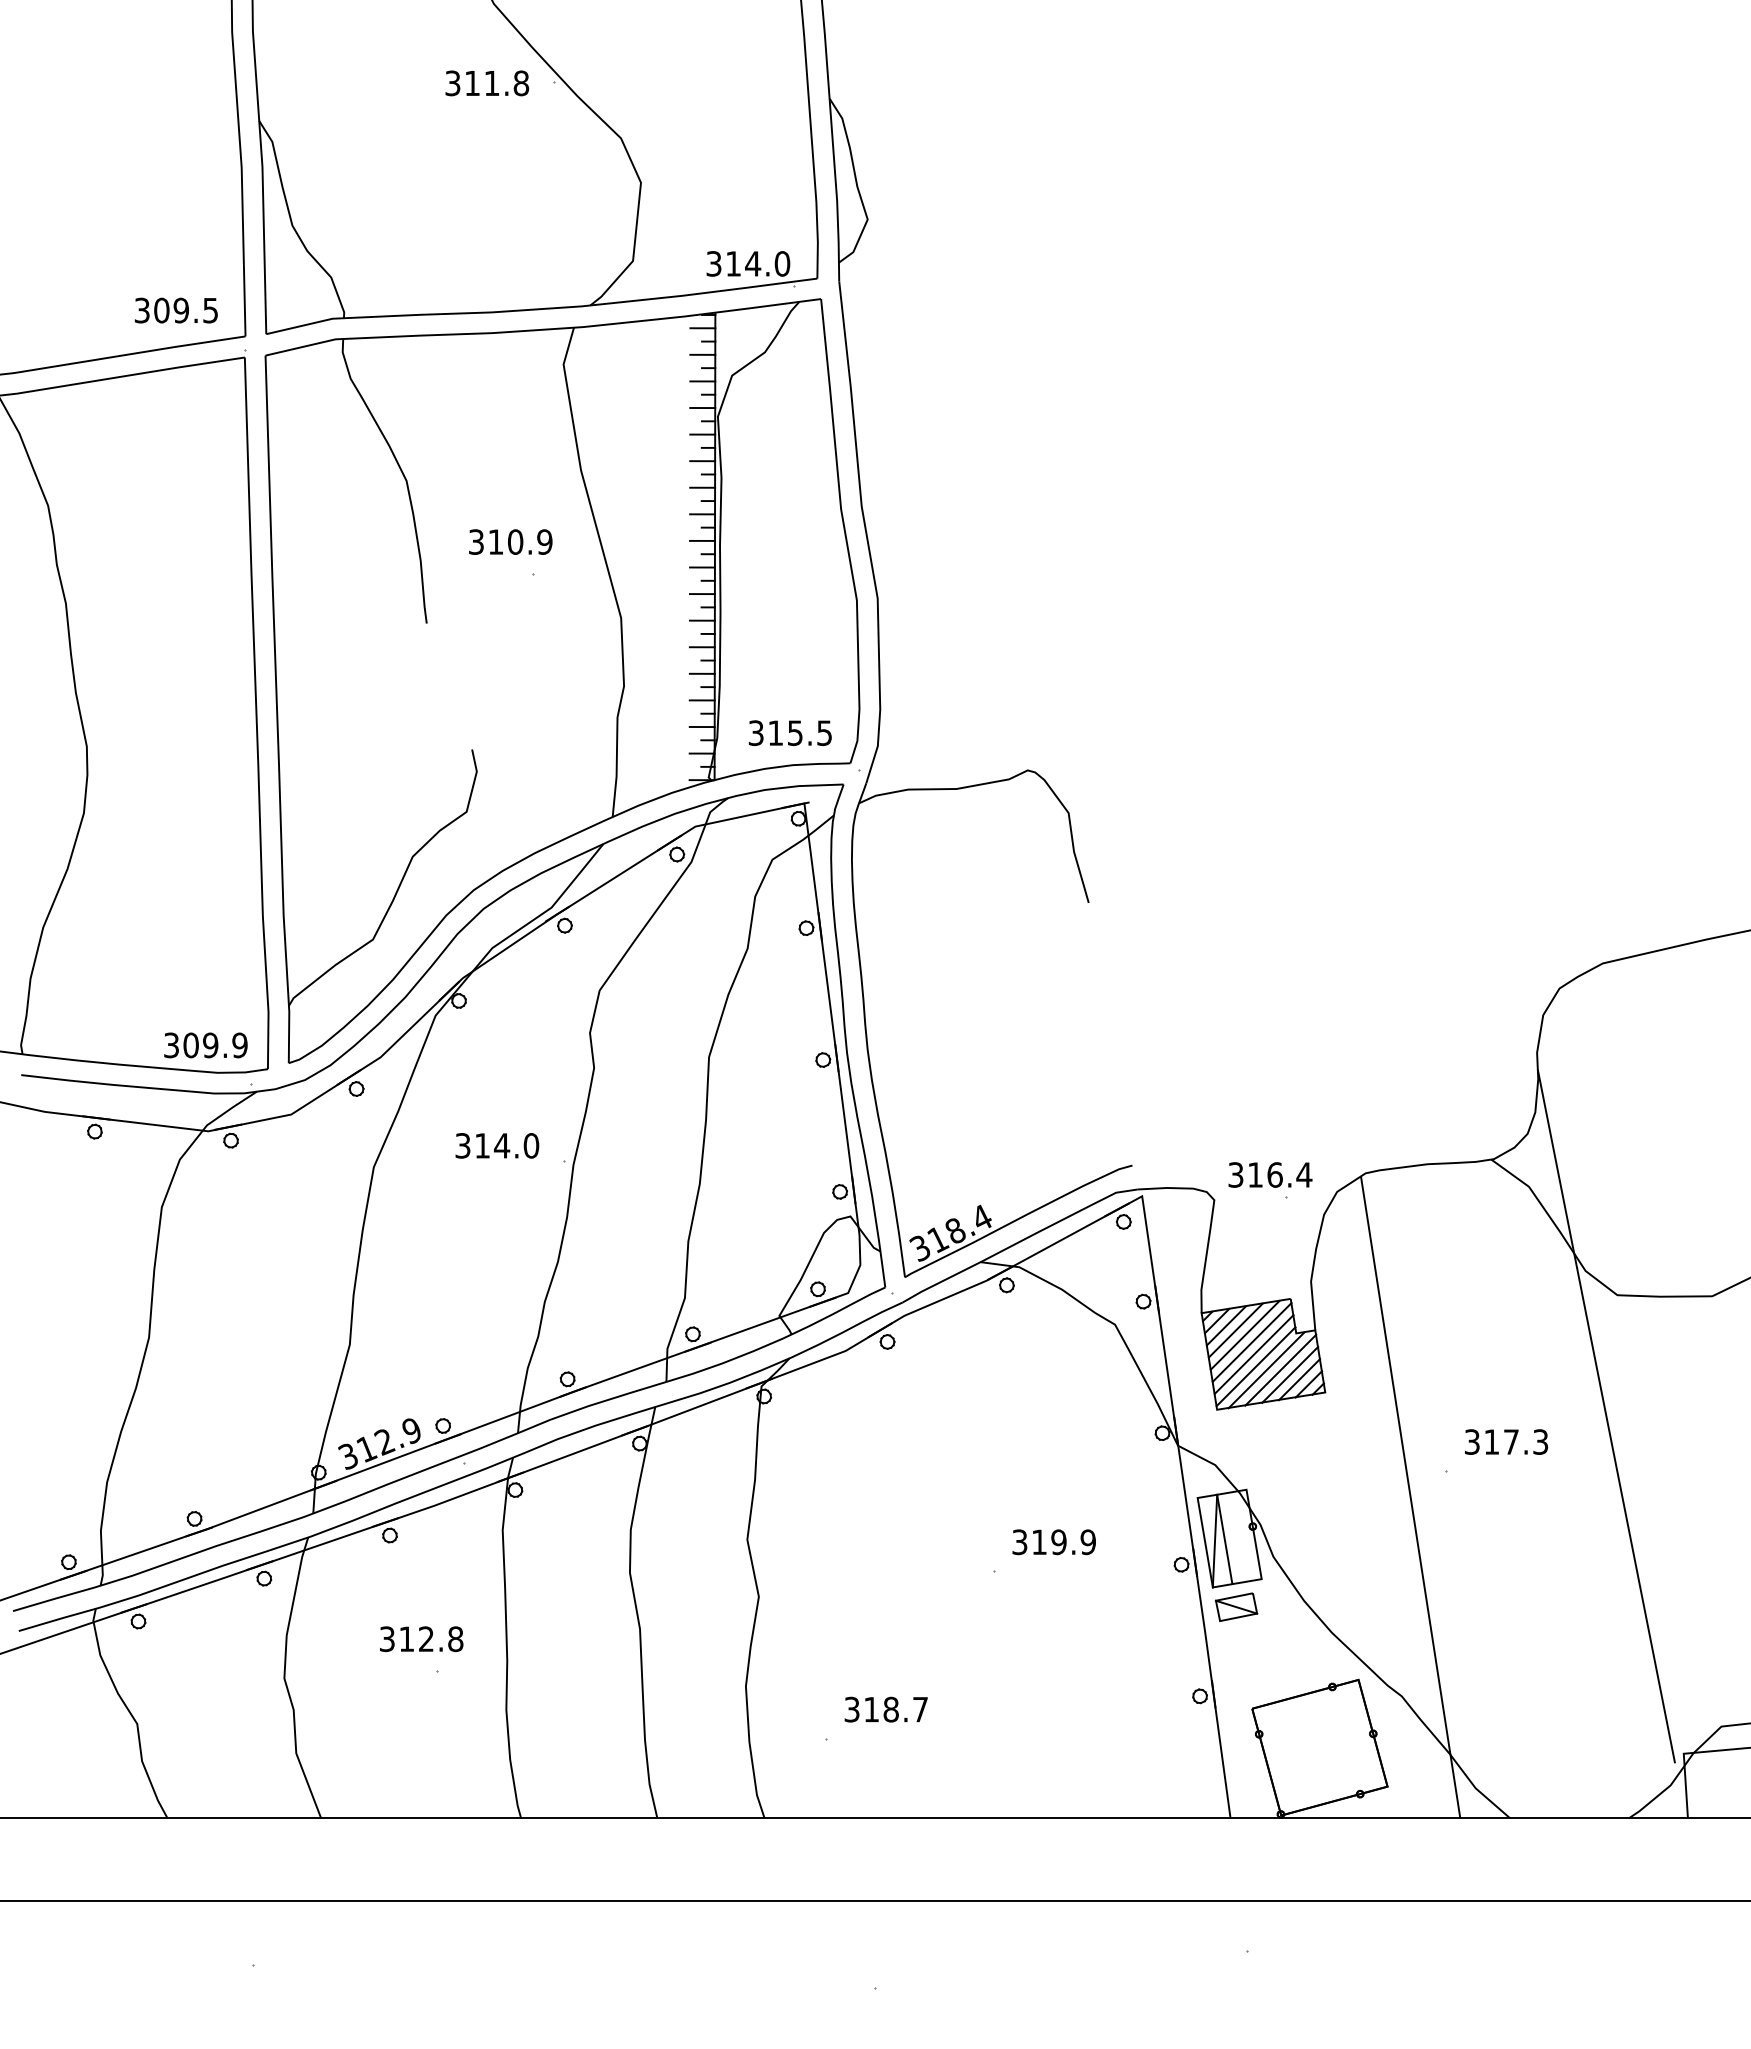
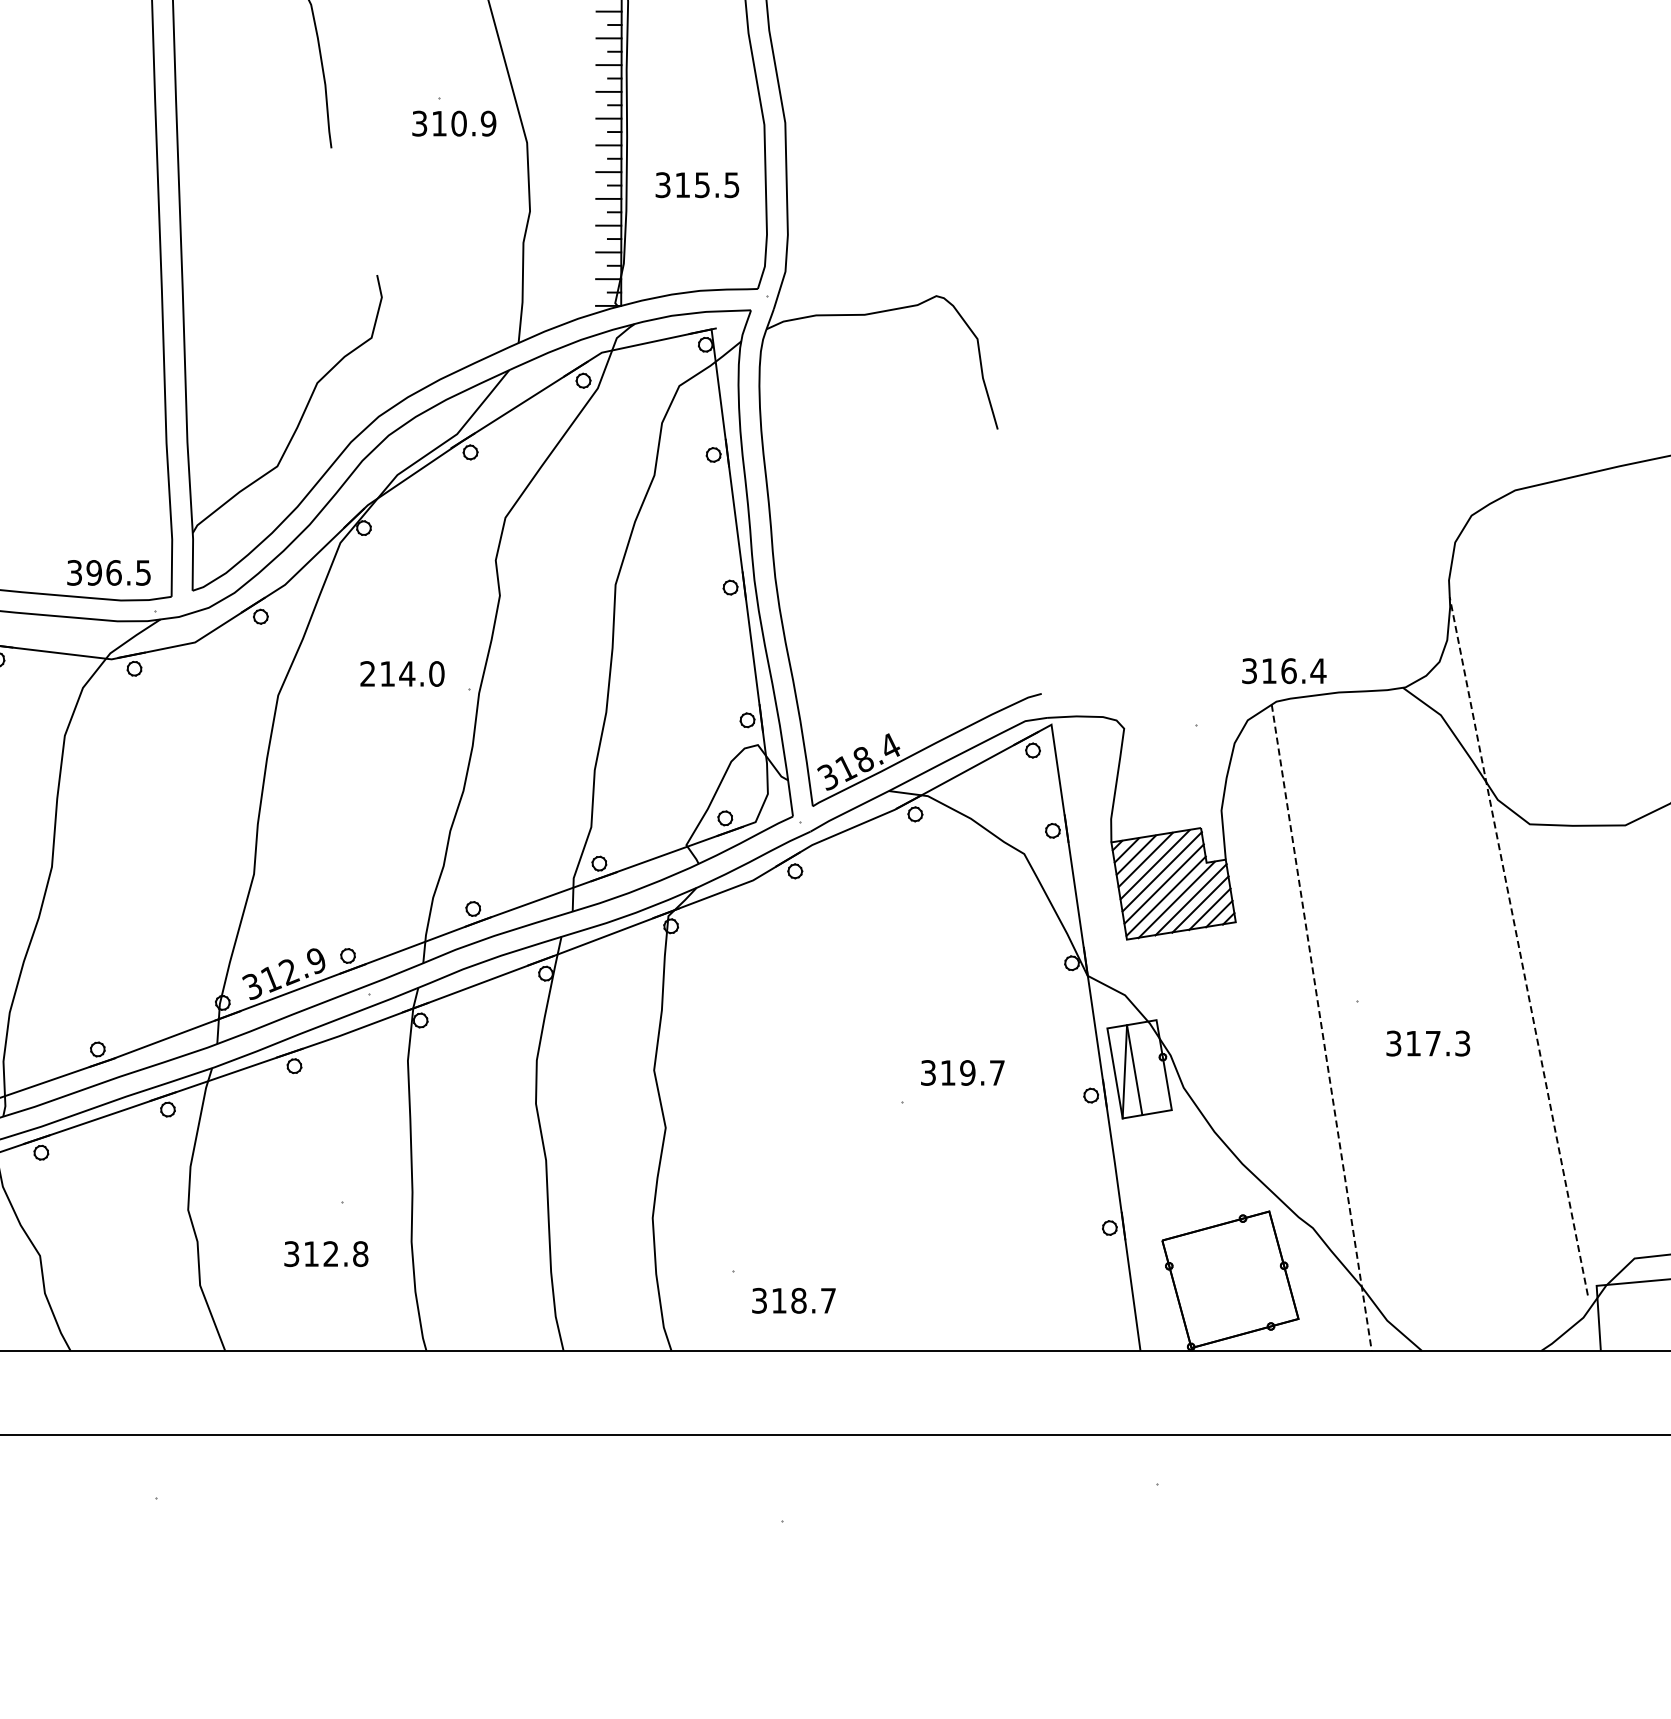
text: (510, 541) -> (454, 123), moved
text: (789, 732) -> (696, 184), moved
text: (215, 1045) -> (118, 572), 309.9 -> 396.5
text: (462, 1145) -> (367, 673), 314.0 -> 214.0
text: (1270, 1174) -> (1284, 670), moved
line: (1606, 1416) -> (1518, 946), solid -> dashed
text: (1506, 1441) -> (1428, 1043), moved
line: (1410, 1497) -> (1321, 1027), solid -> dashed
text: (1087, 1542) -> (996, 1073), 319.9 -> 319.7
part: (1236, 1606) -> (1146, 1137), removed
text: (421, 1639) -> (326, 1254), moved
text: (885, 1709) -> (793, 1300), moved

